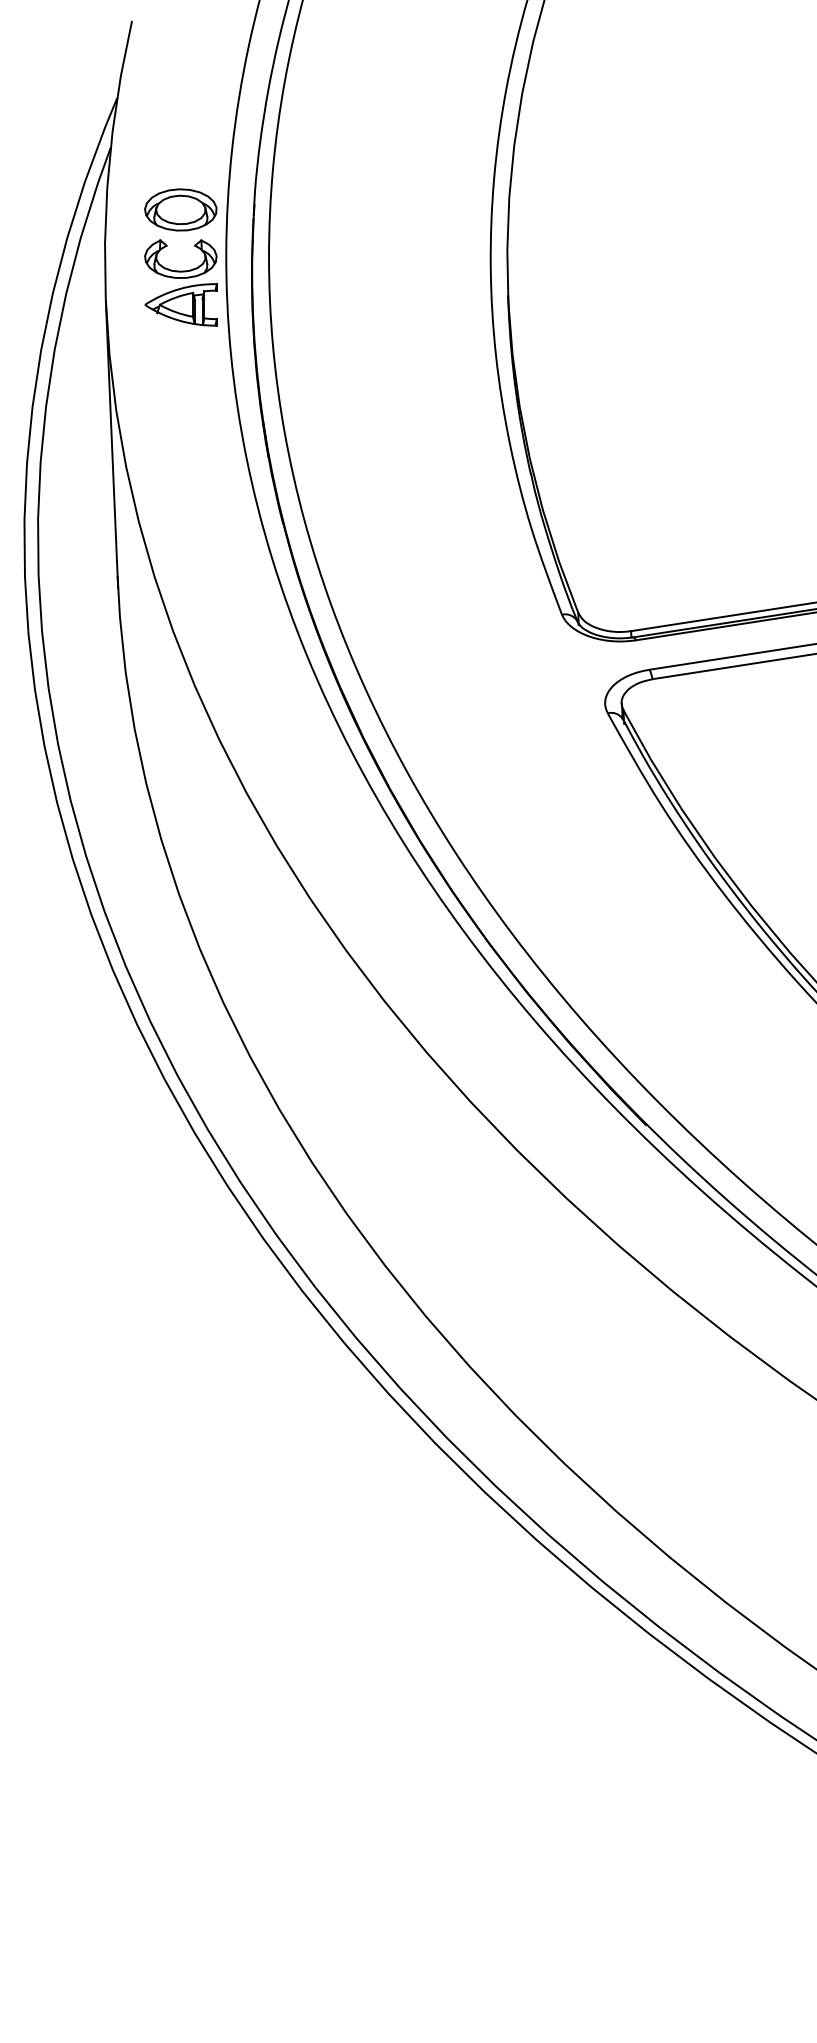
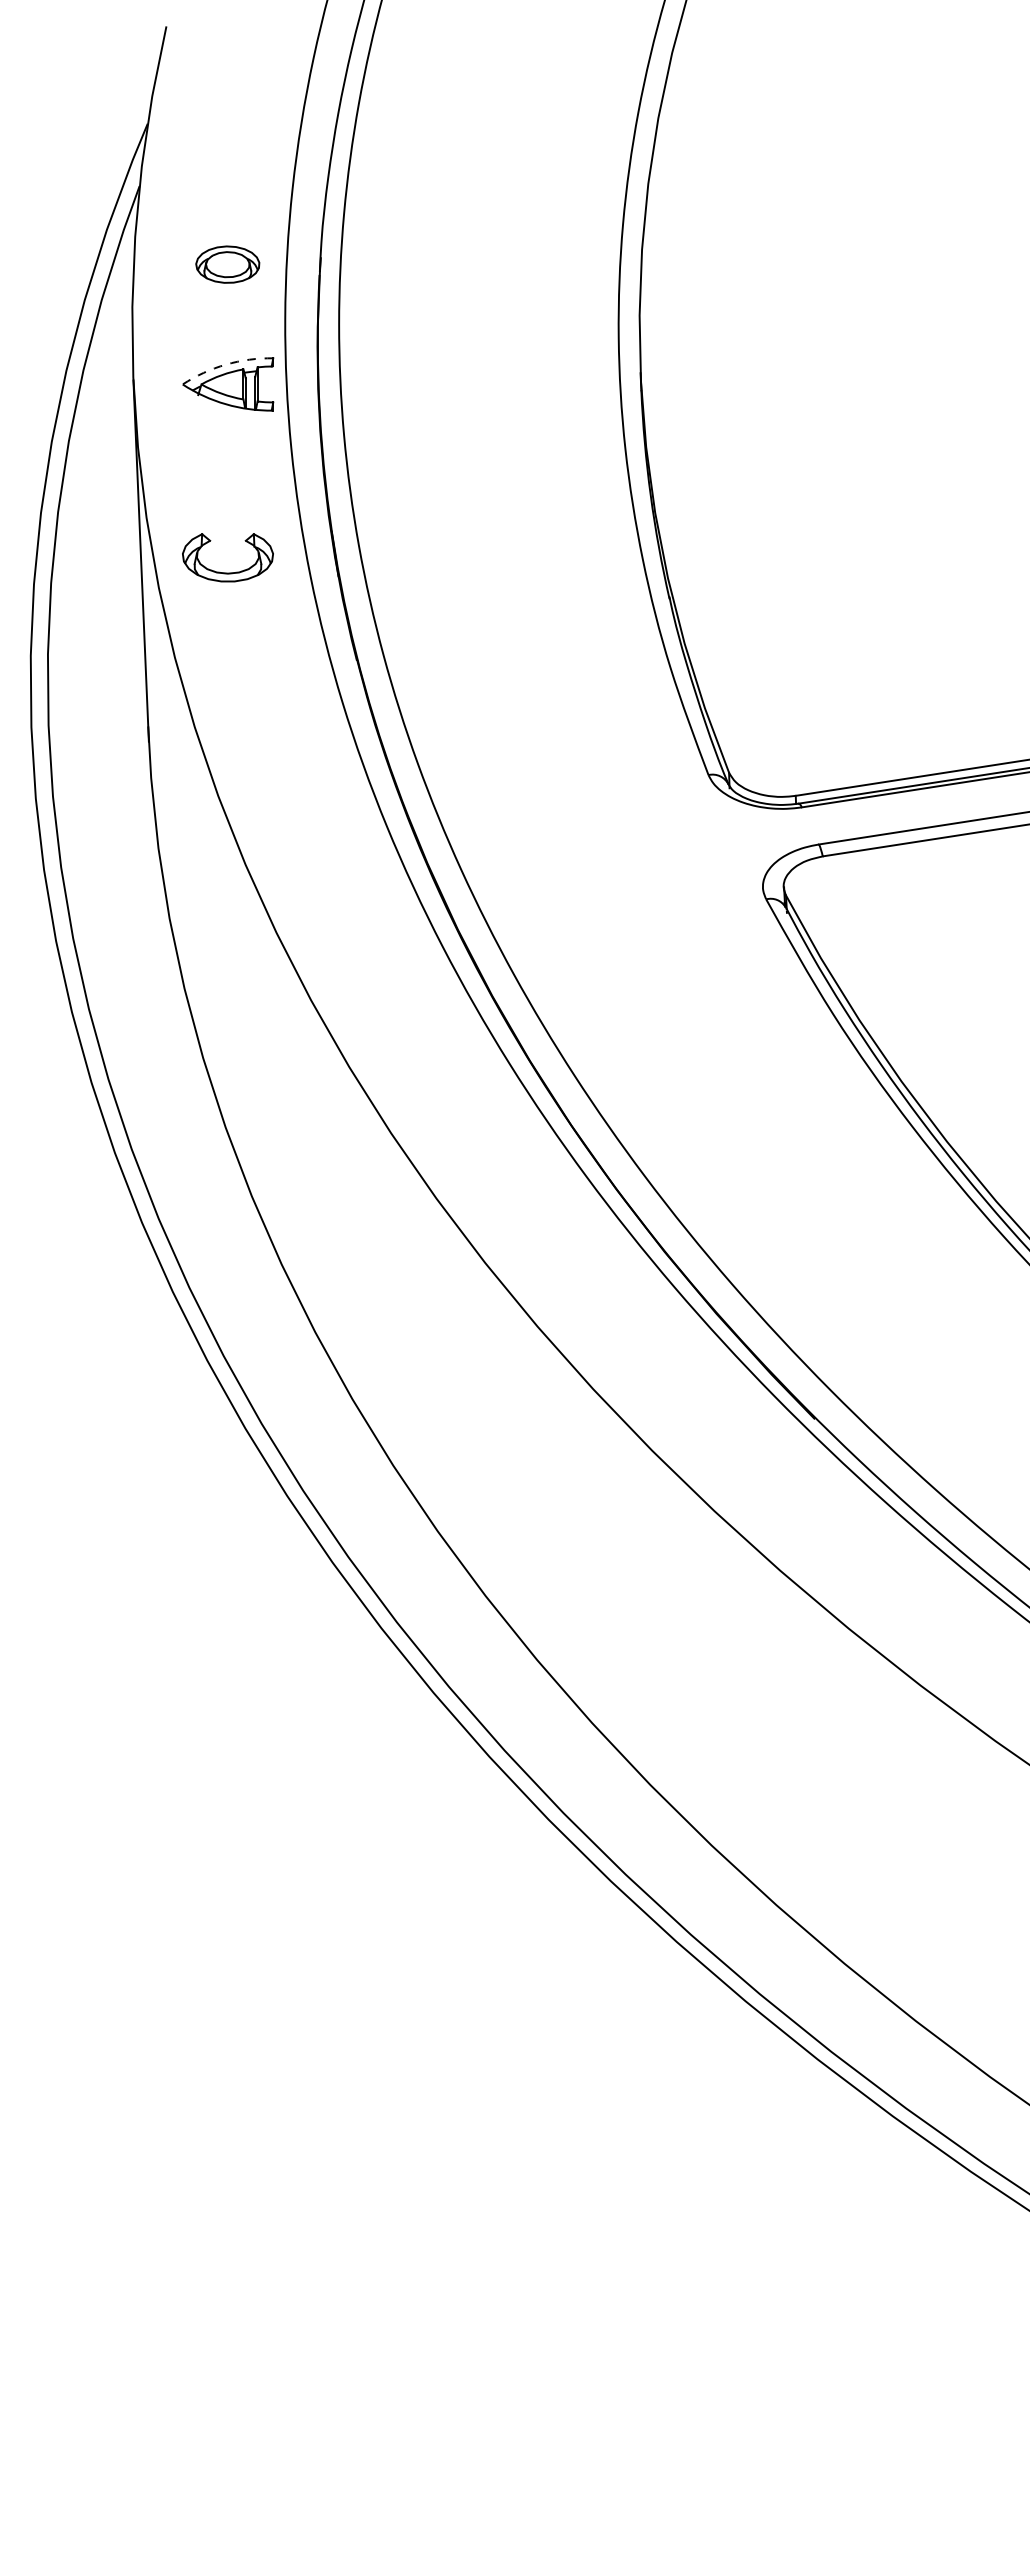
part: (180, 209) -> (227, 264), size x0.7
part: (180, 270) -> (227, 572), moved
arc: (179, 289) -> (226, 364), solid -> dashed

